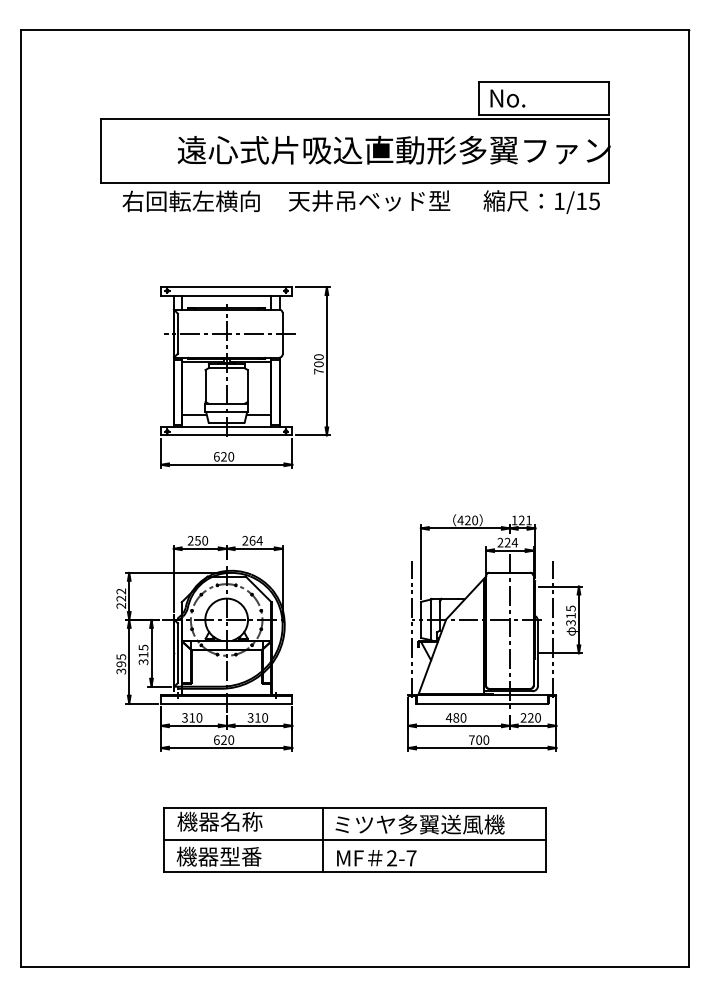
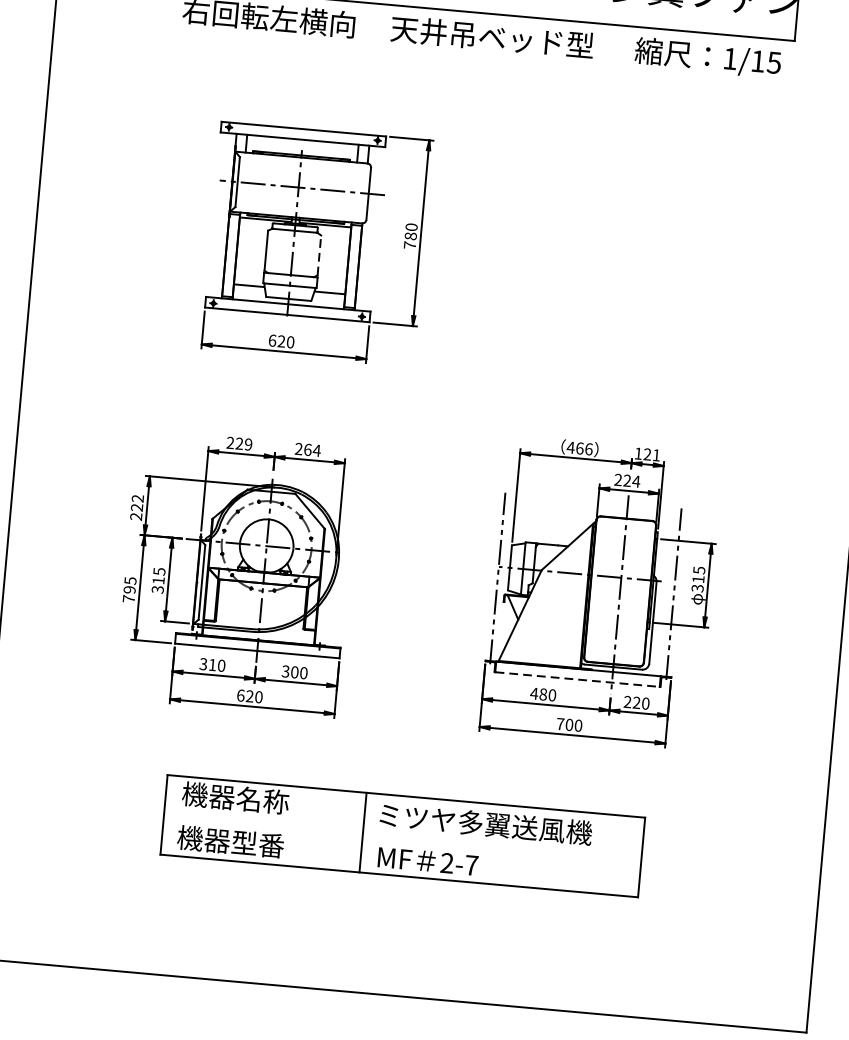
text: (318, 364) -> (410, 236), 700 -> 780
line: (247, 386) -> (318, 256), solid -> dashed
text: (471, 520) -> (584, 448), 420 -> 466
text: (201, 540) -> (244, 443), 250 -> 229
text: (121, 671) -> (129, 598), 395 -> 795
line: (482, 703) -> (577, 679), solid -> dashed
text: (257, 717) -> (294, 671), 310 -> 300
line: (354, 840) -> (402, 836), removed

